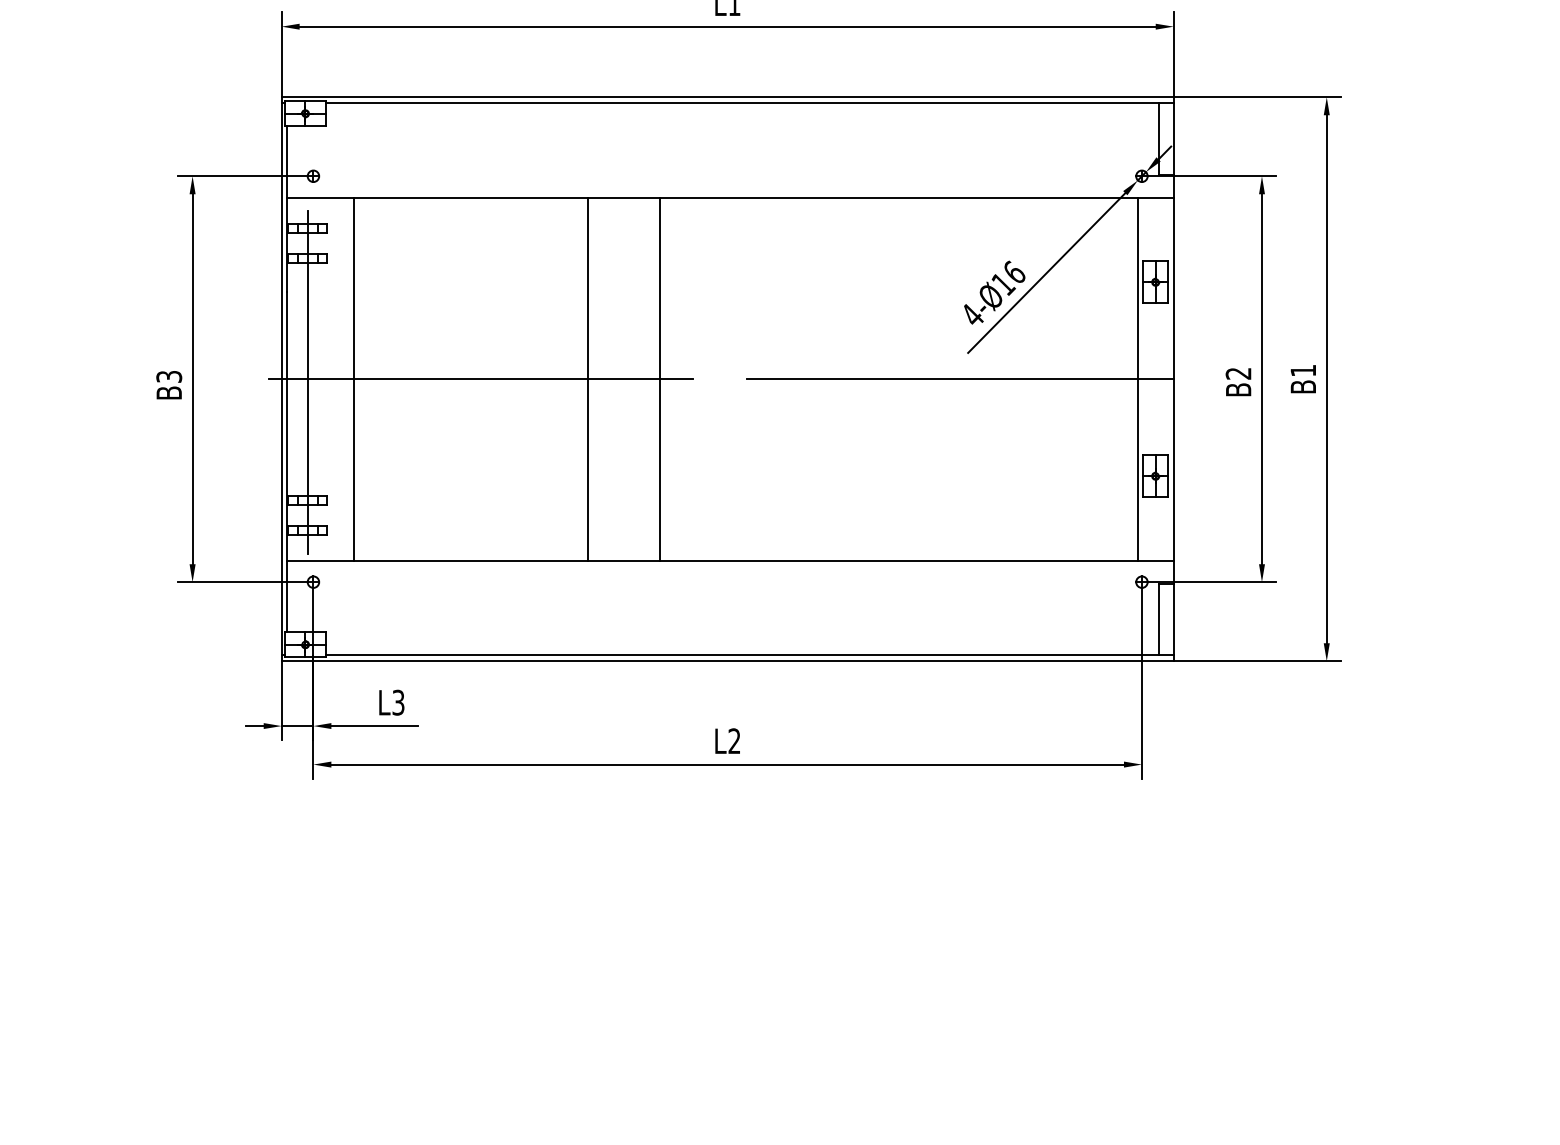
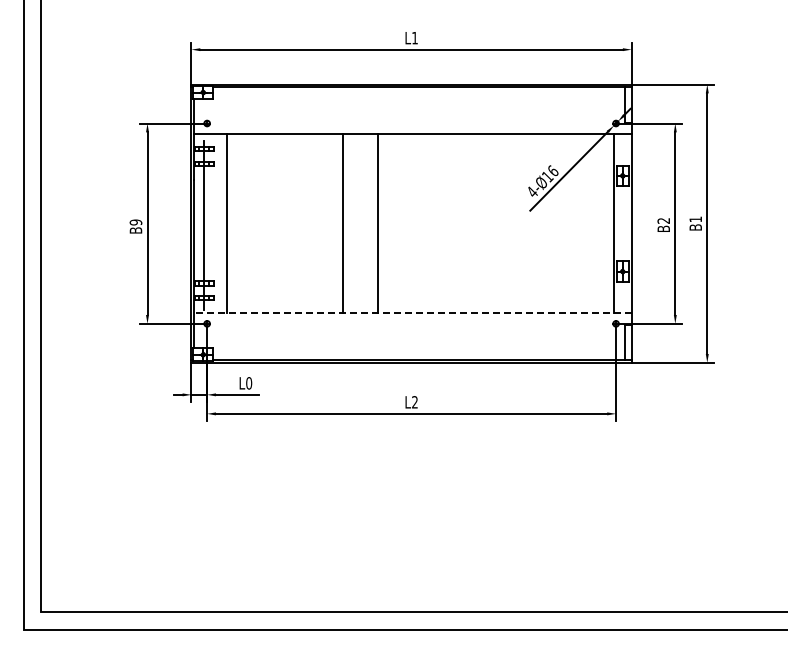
text: (168, 376) -> (135, 222), B3 -> B9
line: (480, 378) -> (289, 223), removed
line: (960, 378) -> (526, 223), removed
line: (731, 561) -> (413, 313), solid -> dashed
text: (399, 703) -> (249, 383), L3 -> L0

